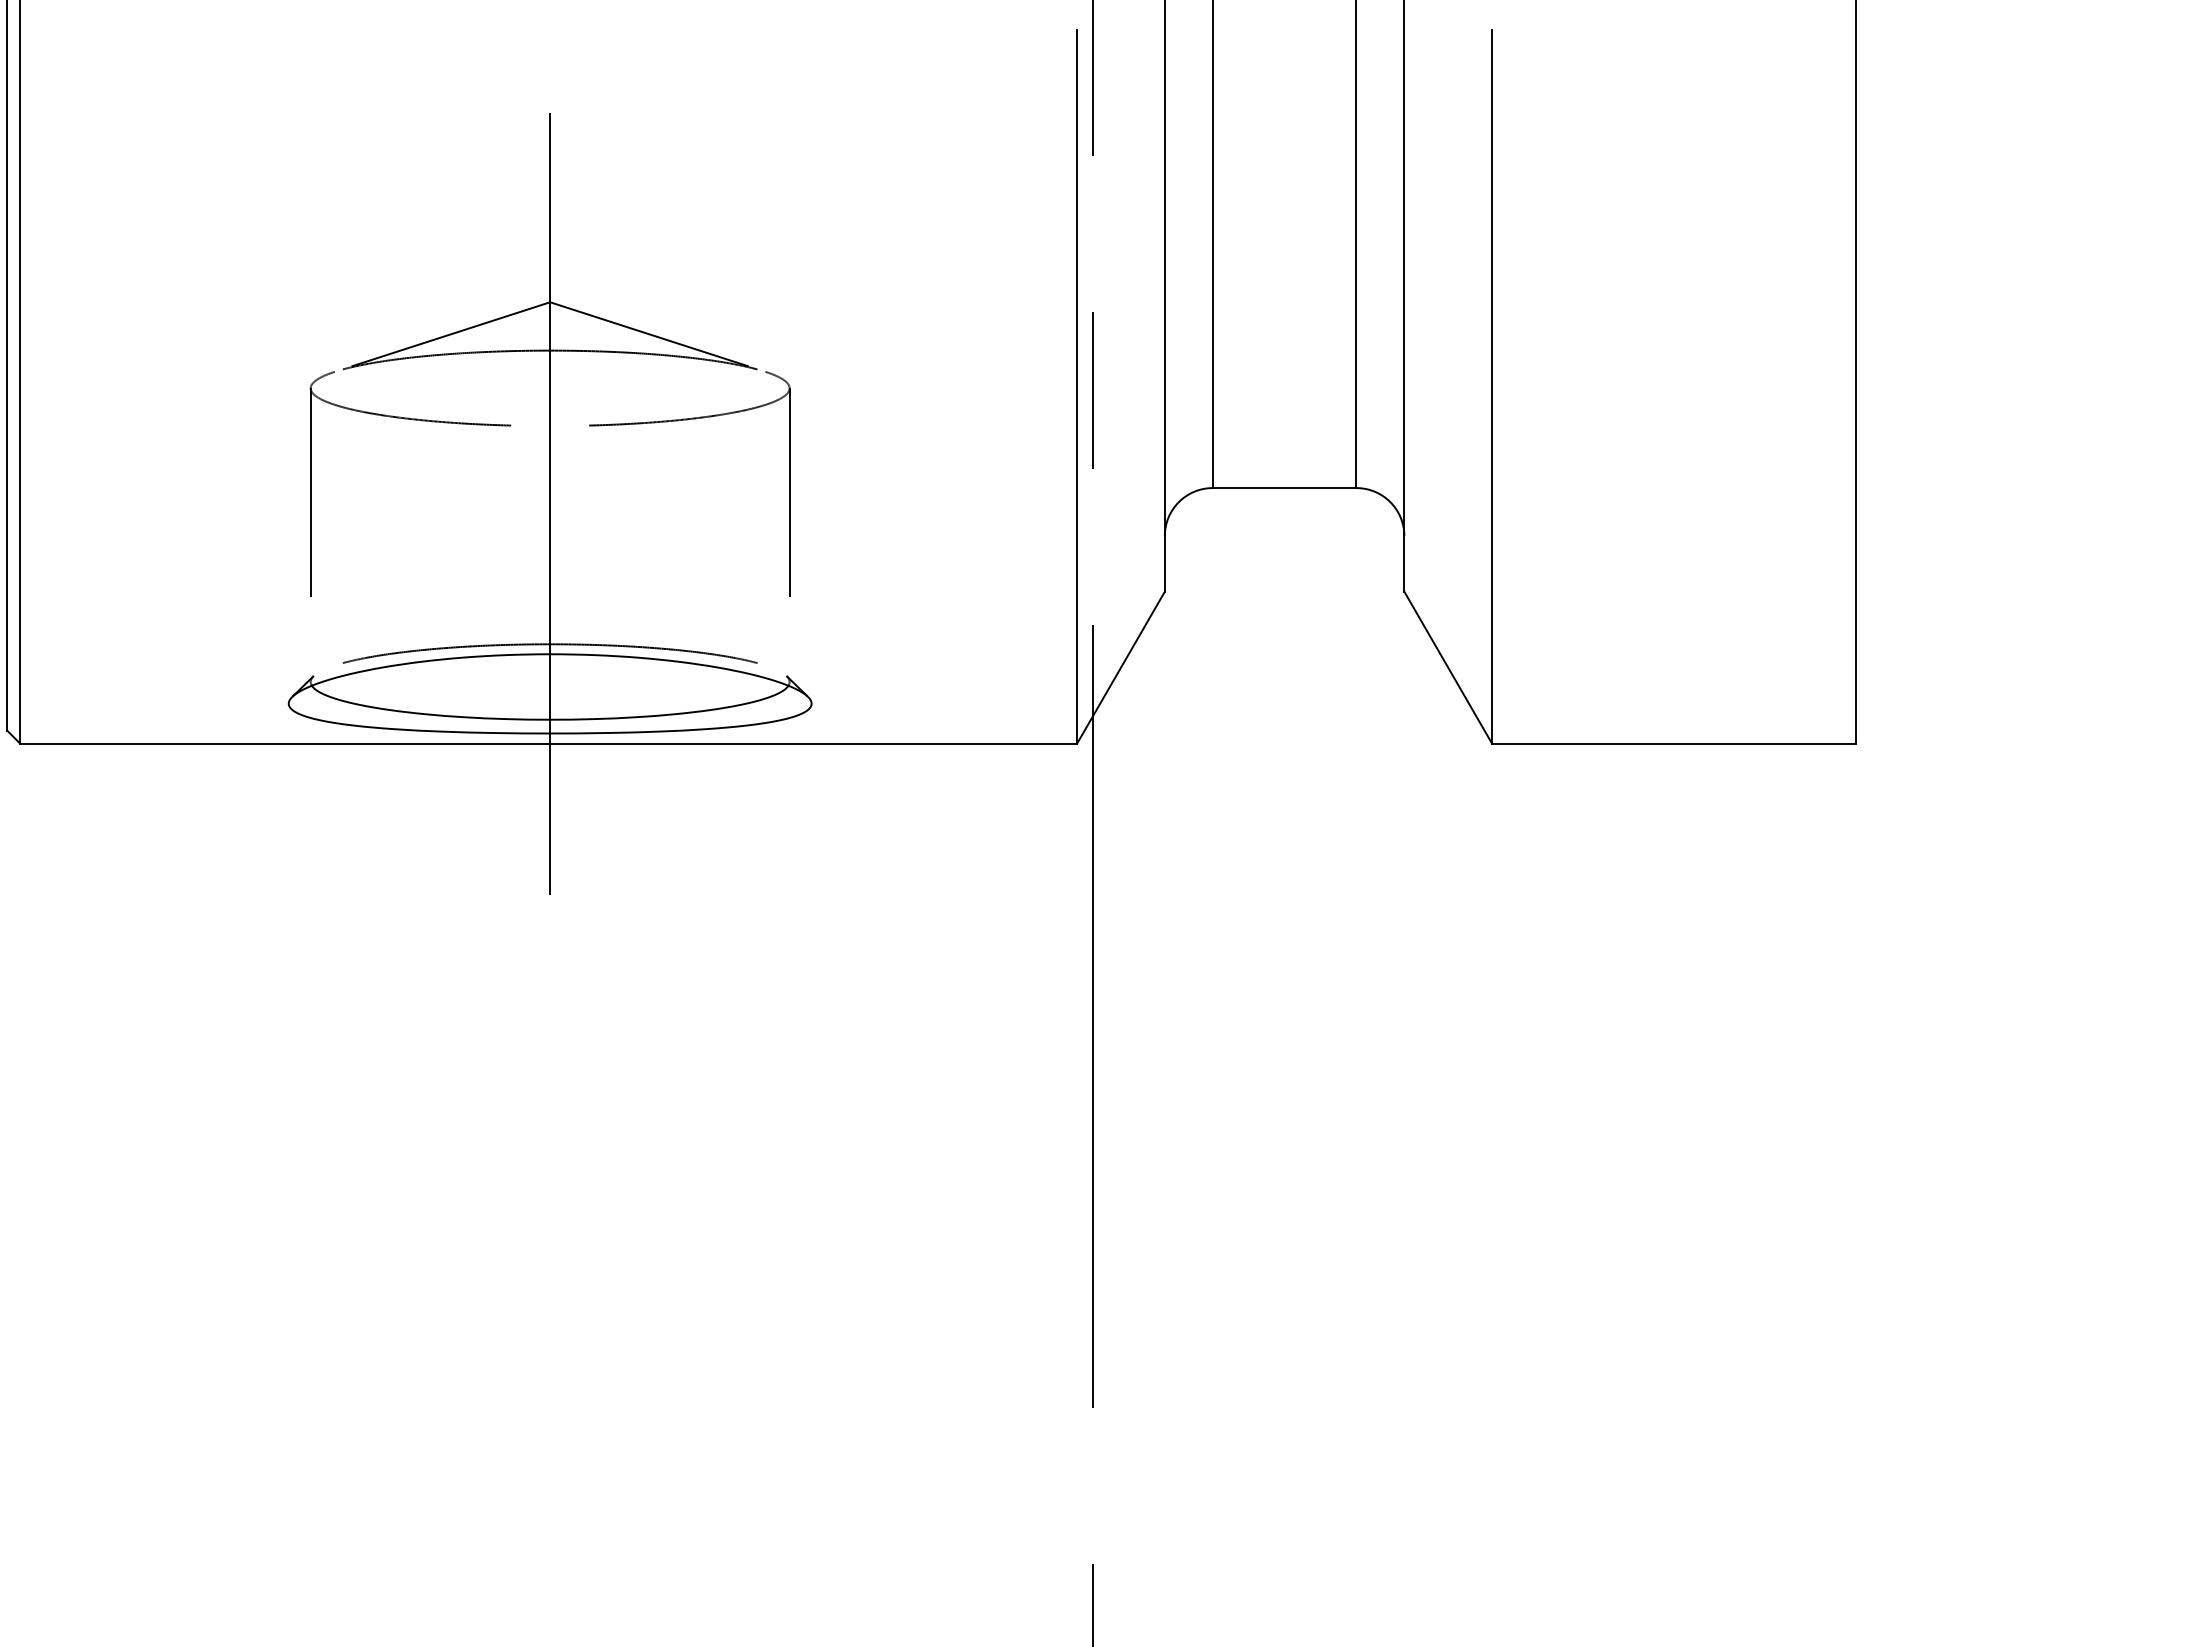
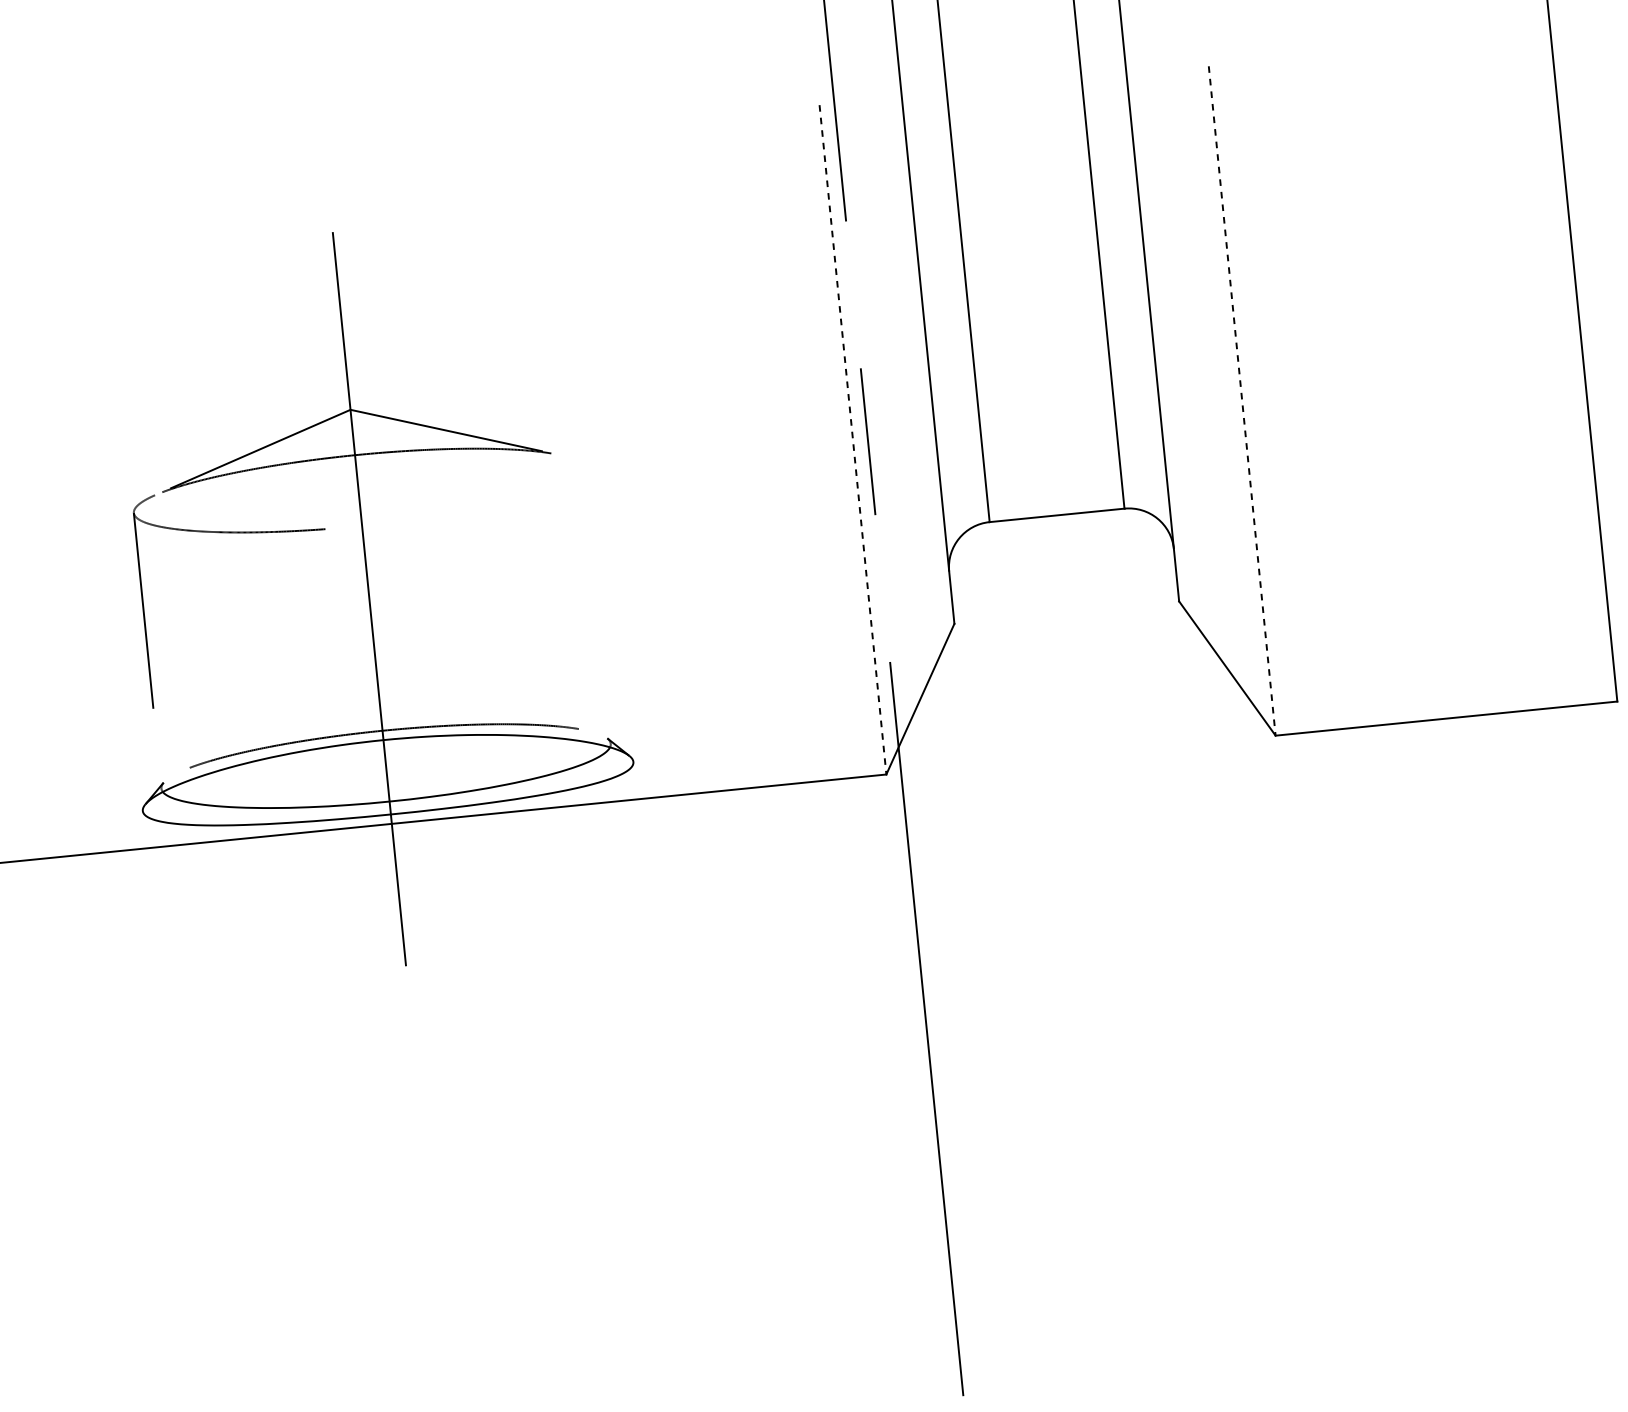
line: (1077, 386) -> (853, 439), solid -> dashed
line: (1492, 386) -> (1242, 400), solid -> dashed
part: (678, 421) -> (482, 509), removed

